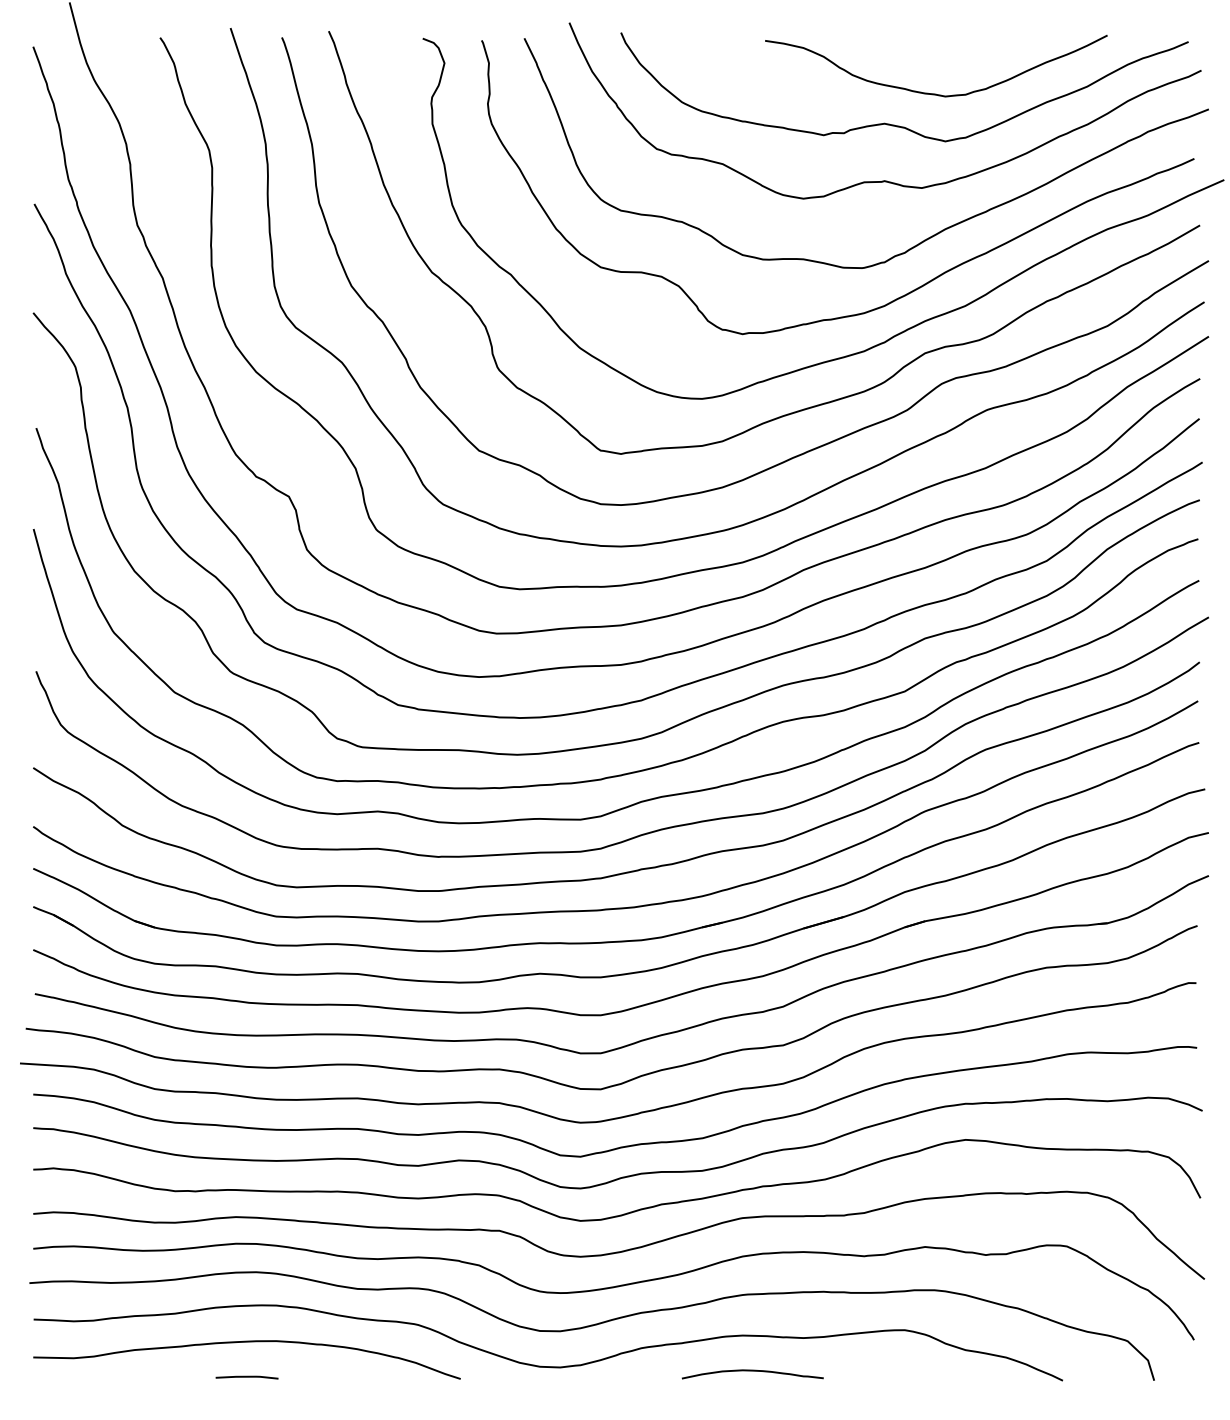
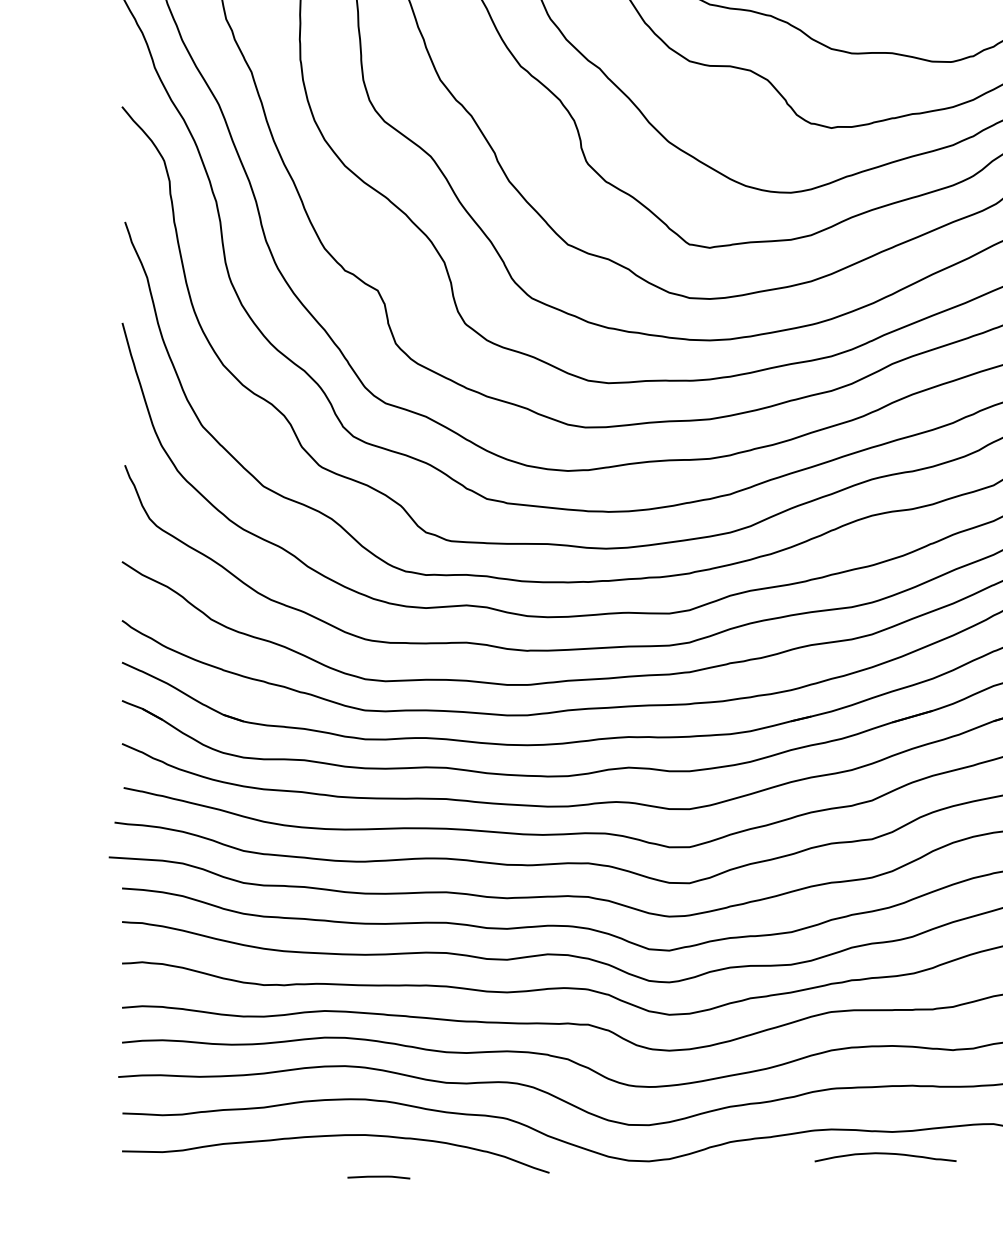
curve: (752, 1371) -> (885, 1154), moved
line: (246, 1377) -> (378, 1177), moved

